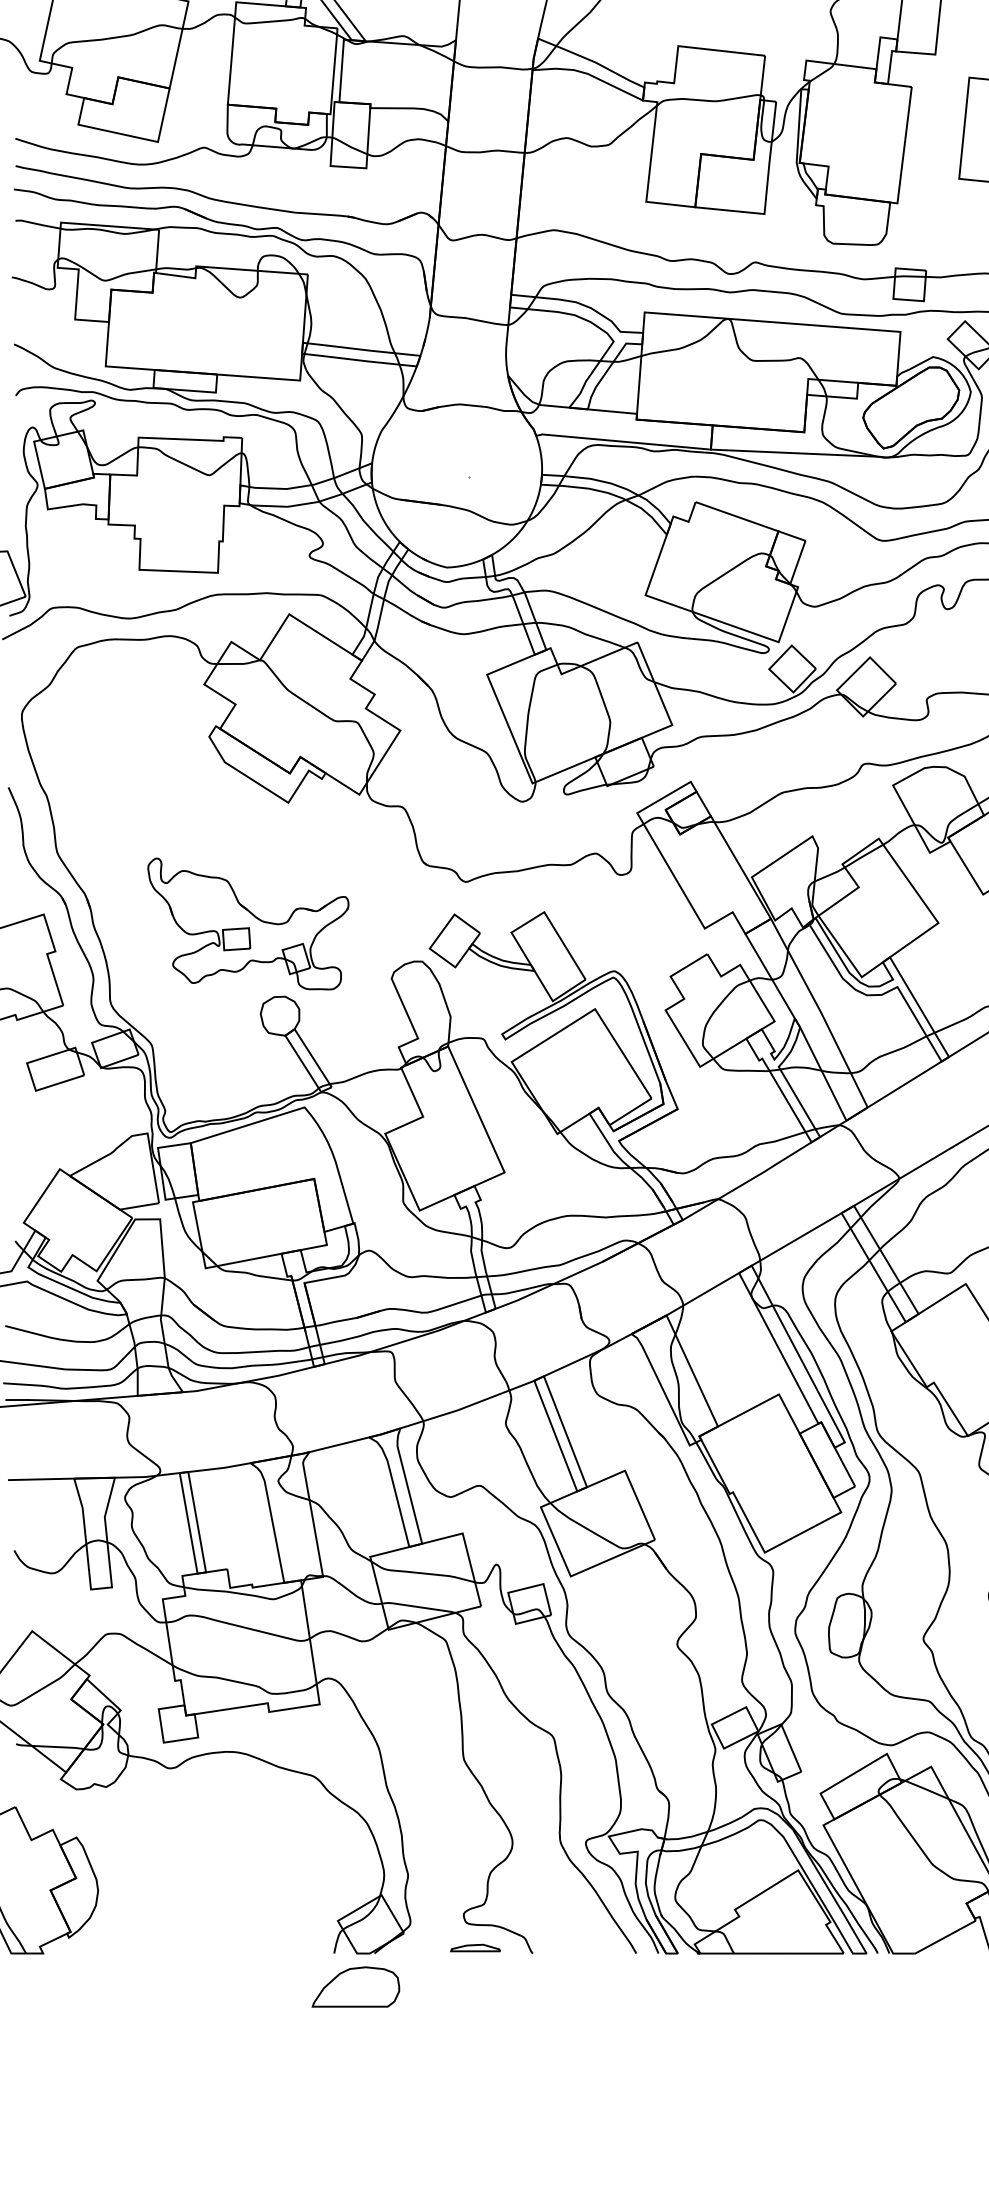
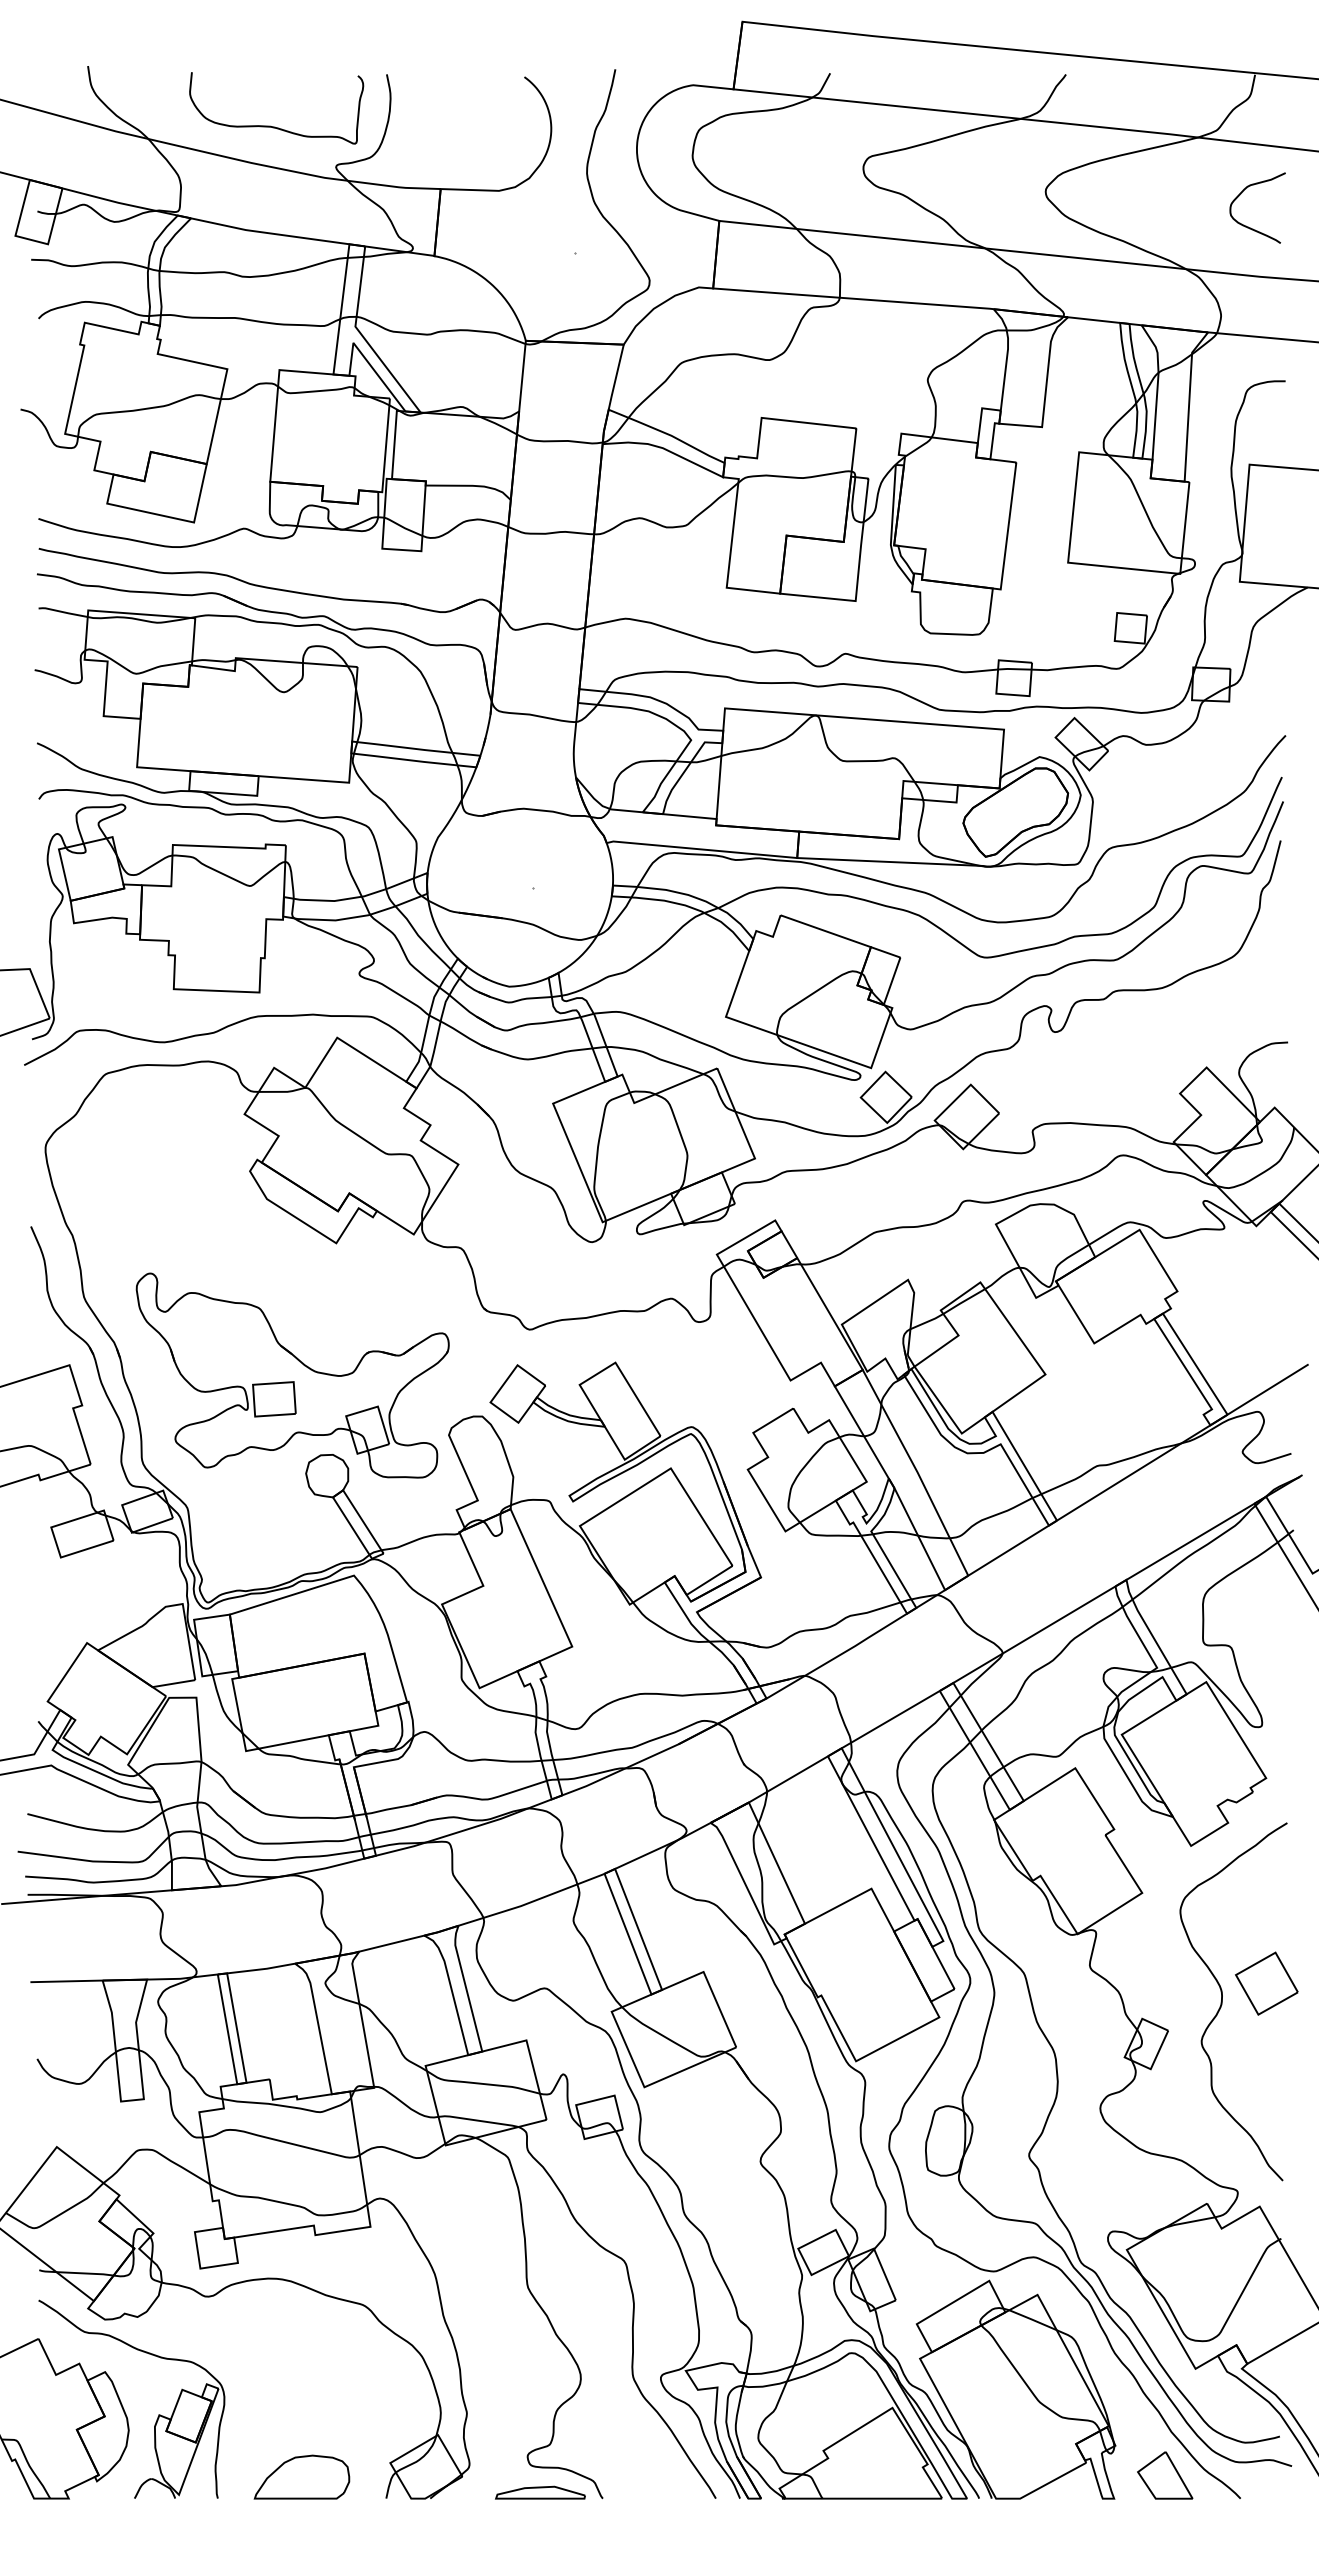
part: (248, 923) -> (292, 1375), size x1.43
part: (125, 1876) -> (158, 2414), added
part: (475, 1947) -> (540, 2492), size x1.67
part: (355, 1986) -> (301, 2476), moved

